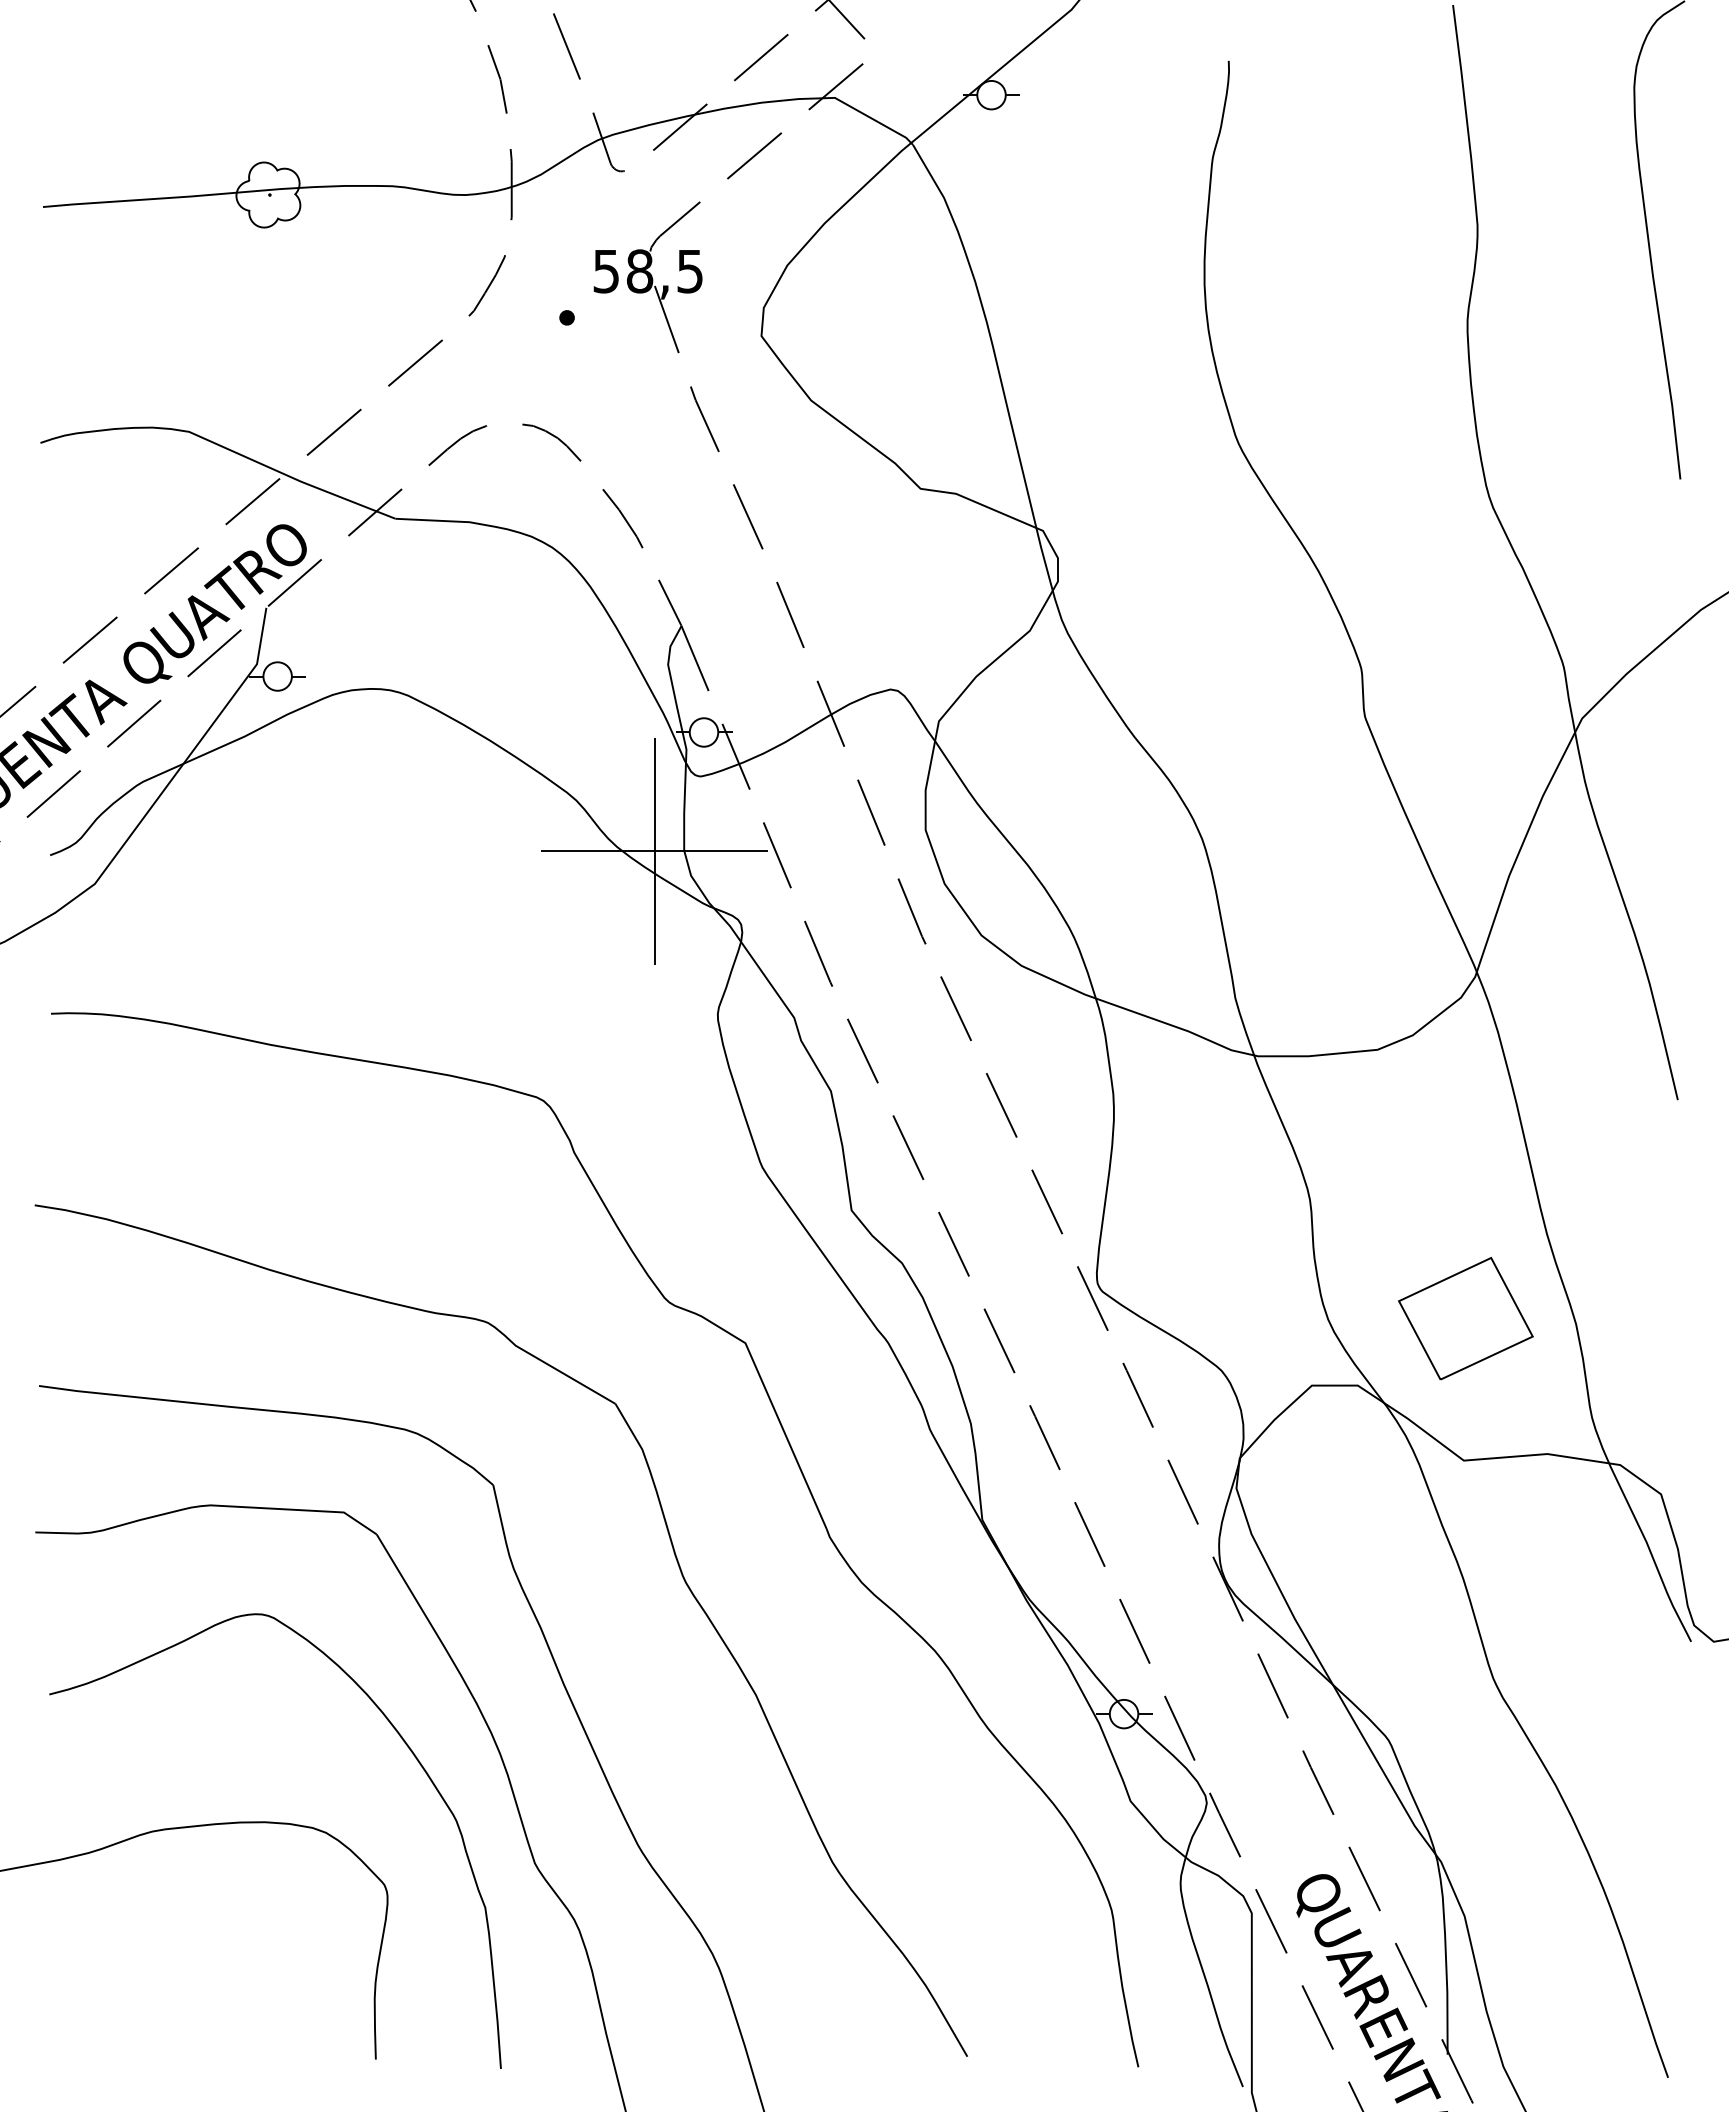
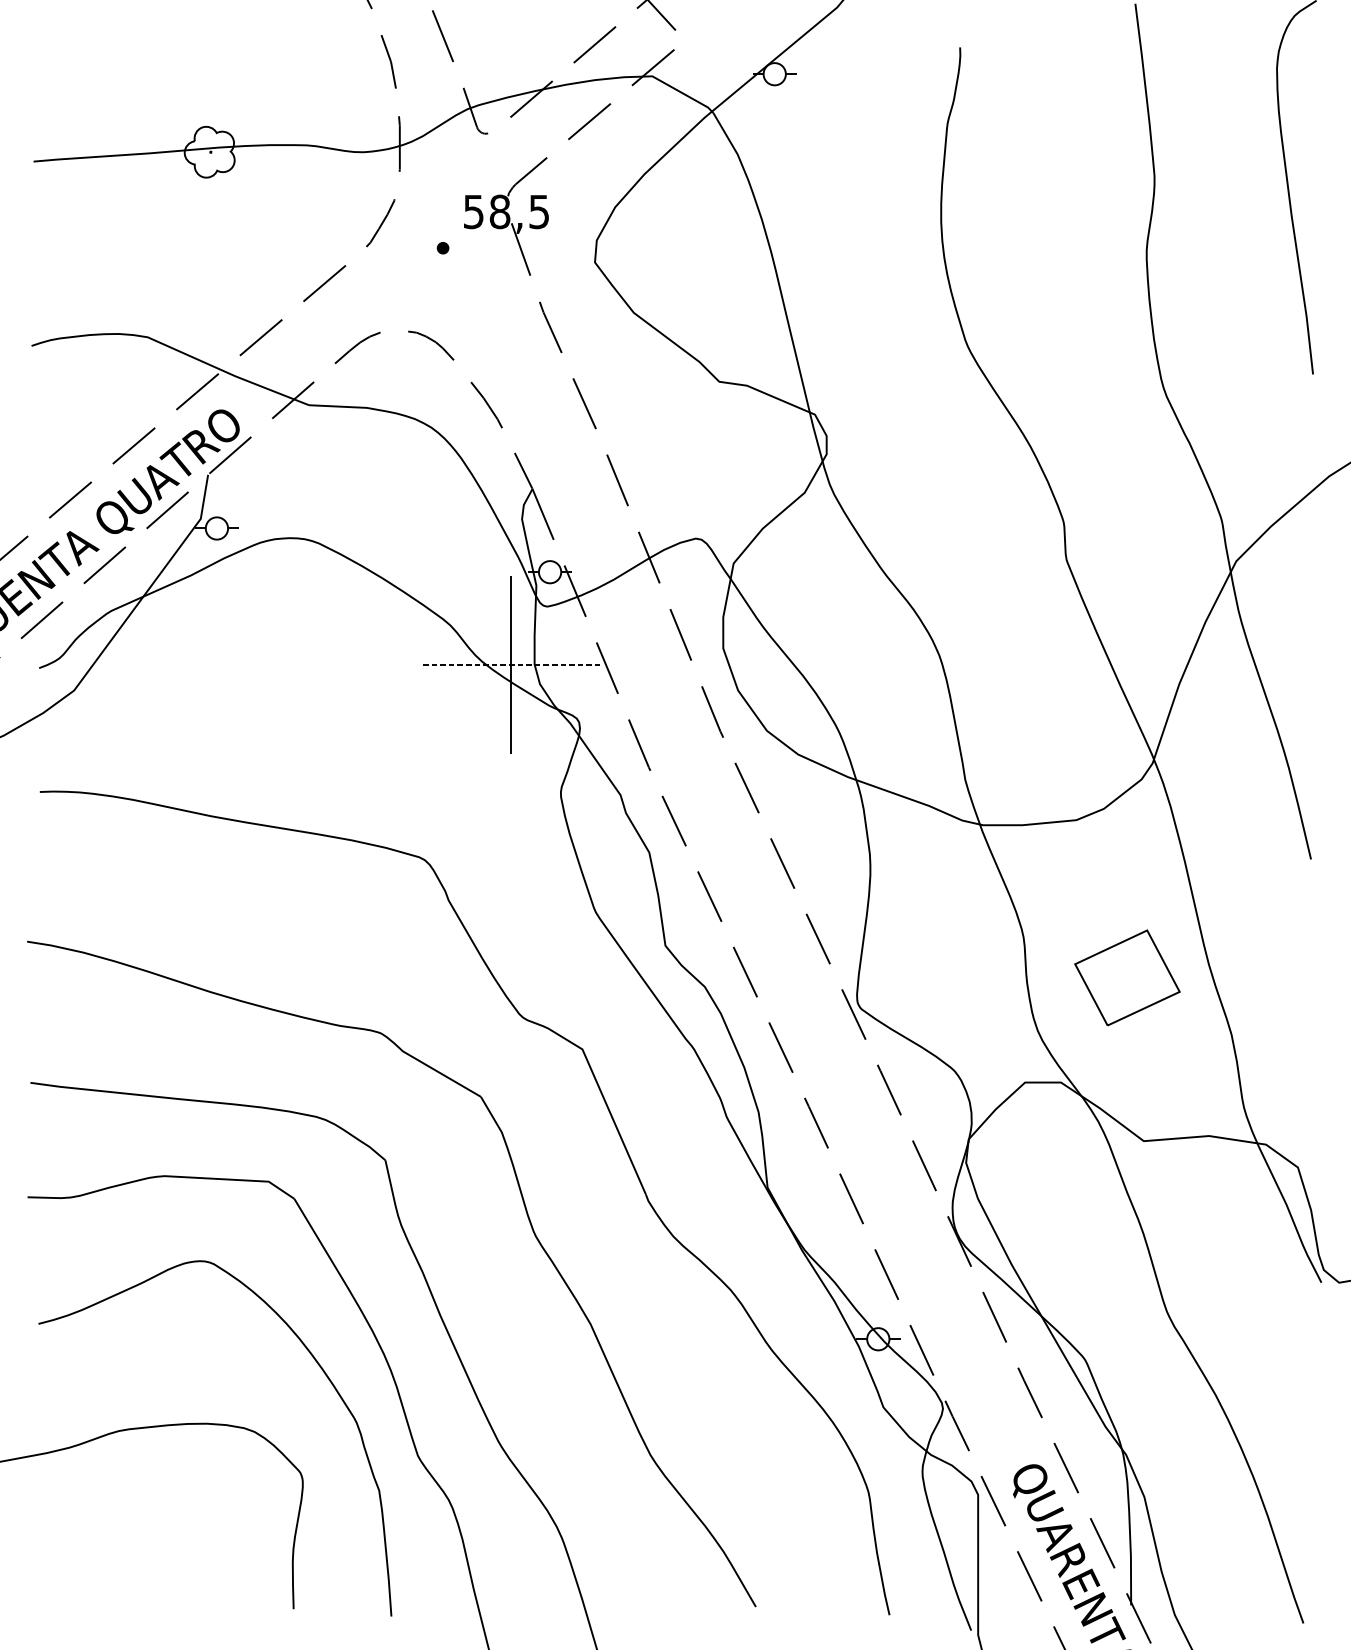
line: (654, 851) -> (511, 665), solid -> dashed
part: (1465, 1318) -> (1127, 977), moved

